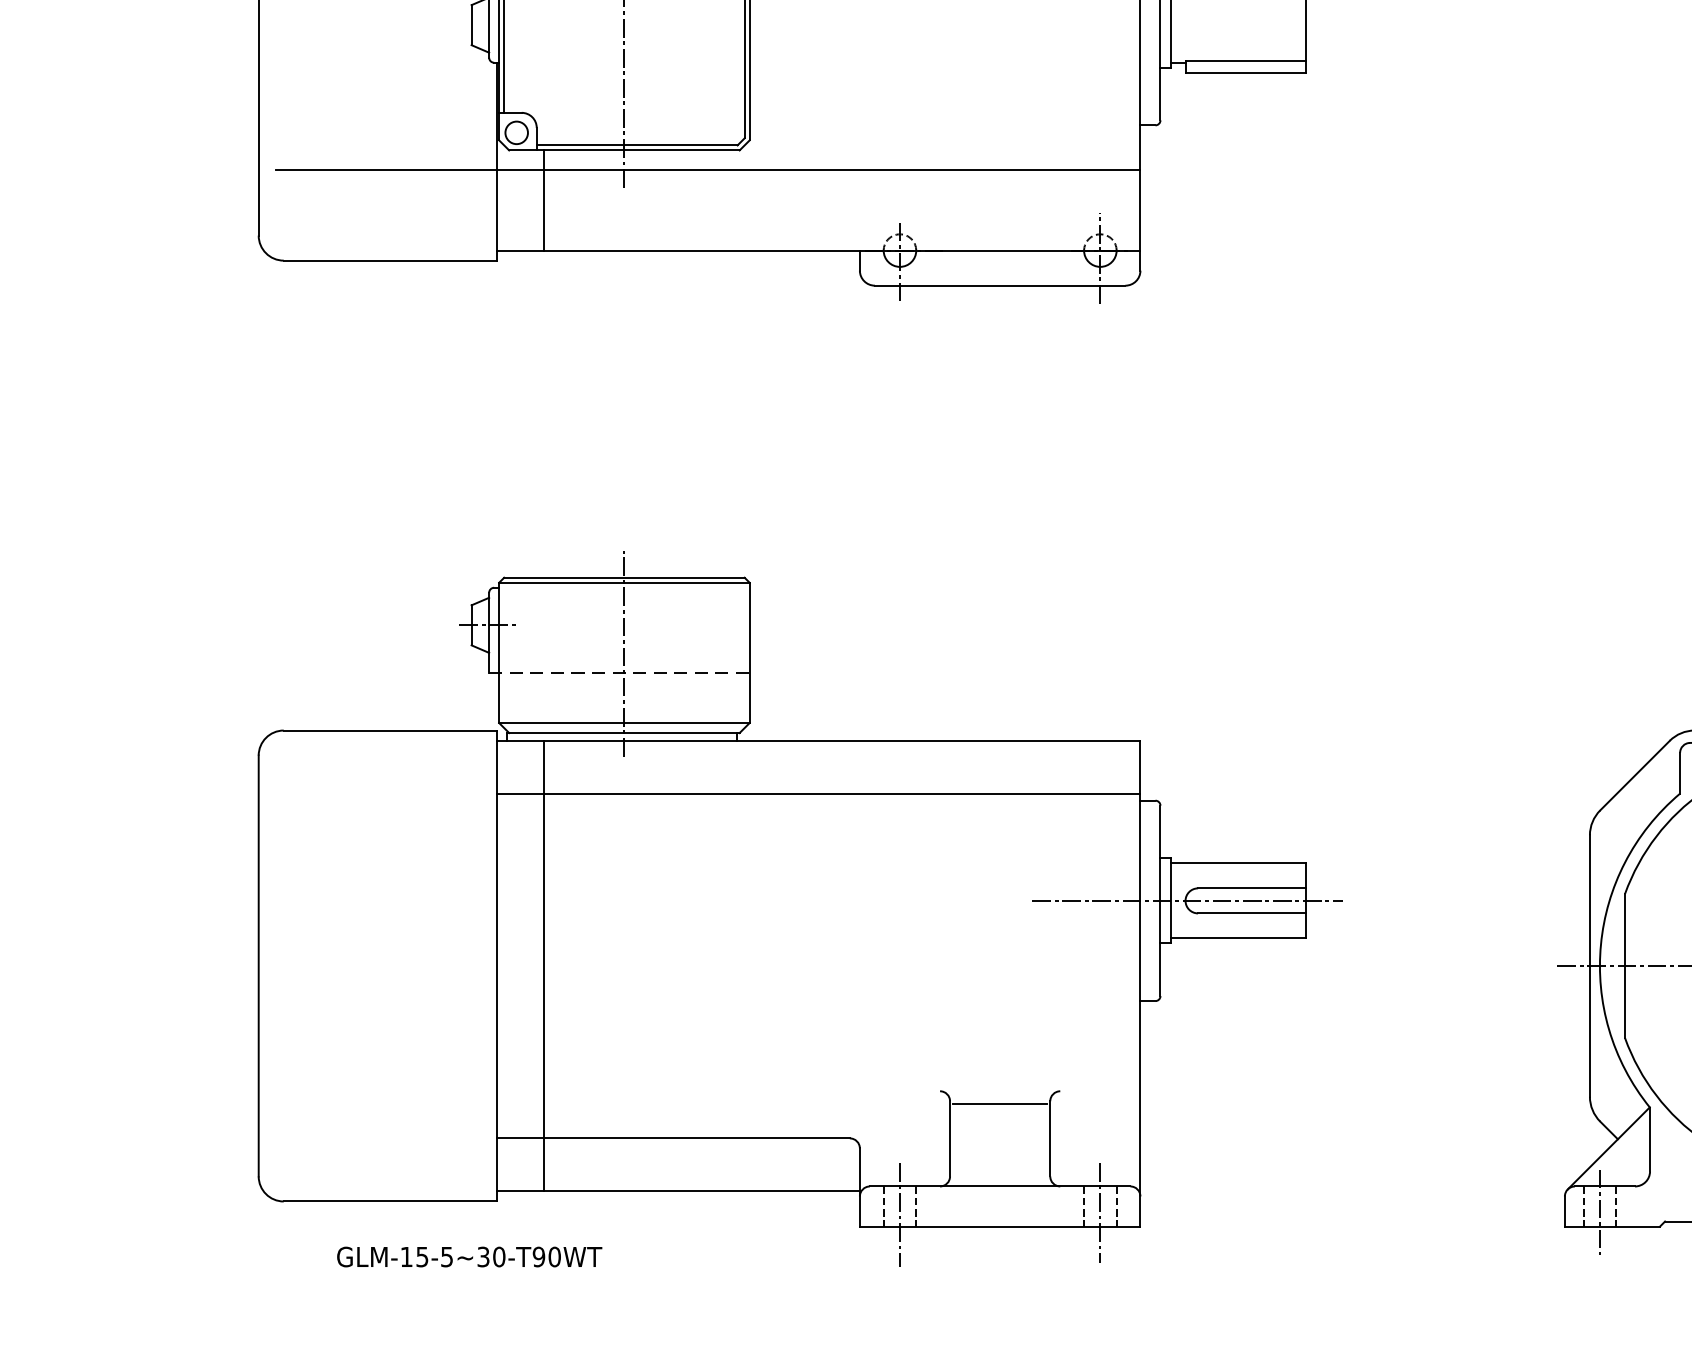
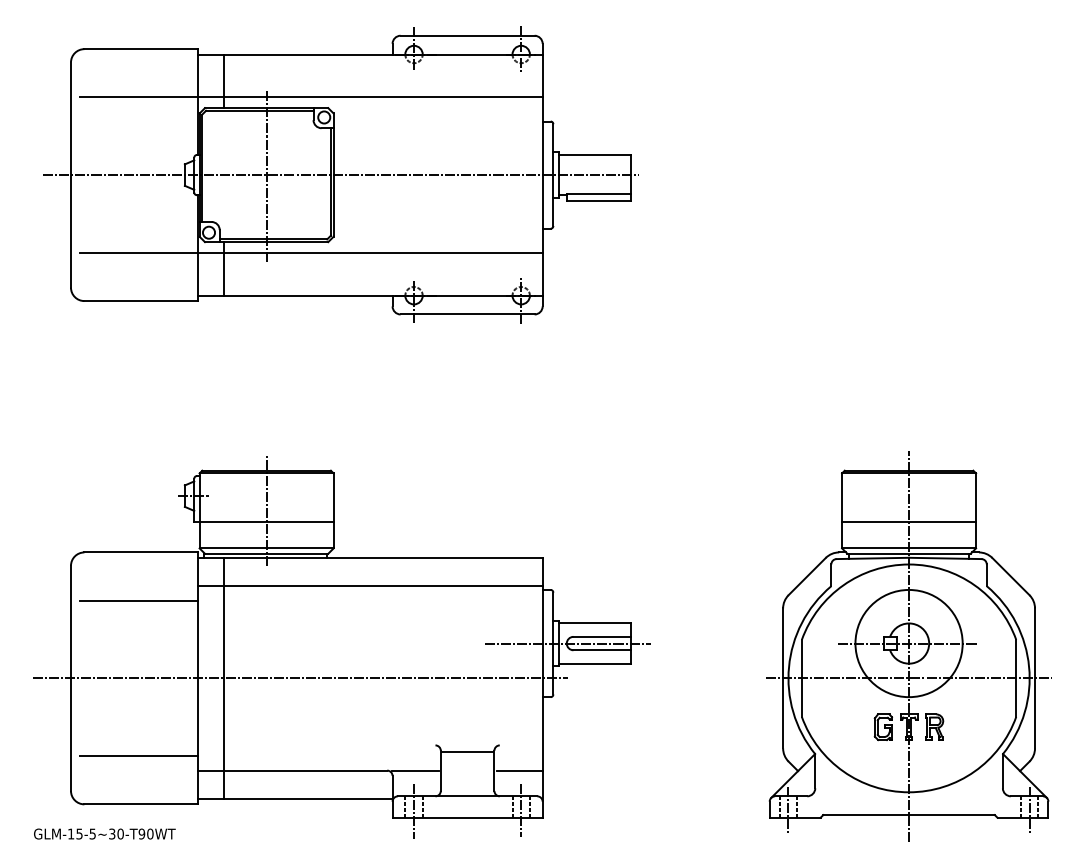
line: (762, 25) -> (340, 175), added
line: (618, 672) -> (263, 521), dashed -> solid
line: (386, 820) -> (139, 600), added
line: (685, 966) -> (299, 678), added
line: (386, 1112) -> (139, 756), added
line: (902, 1138) -> (415, 770), added
line: (1097, 1138) -> (519, 770), added
text: (469, 1255) -> (104, 833), moved

